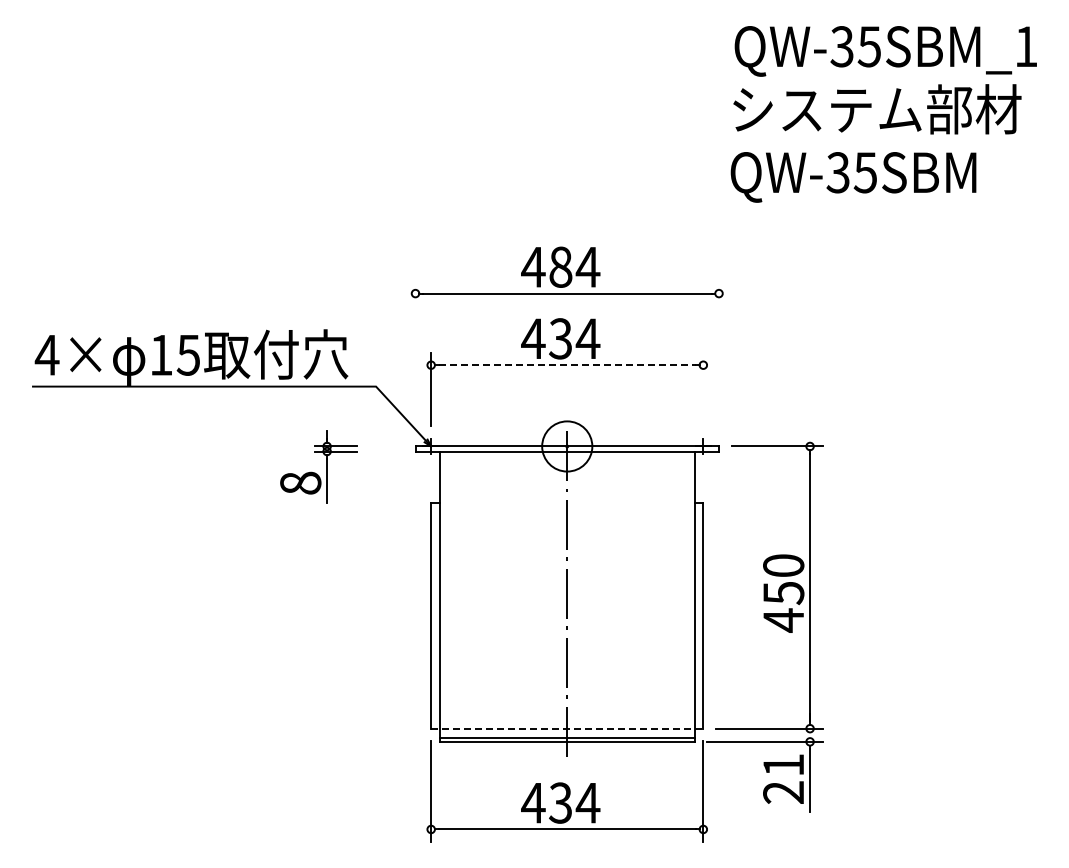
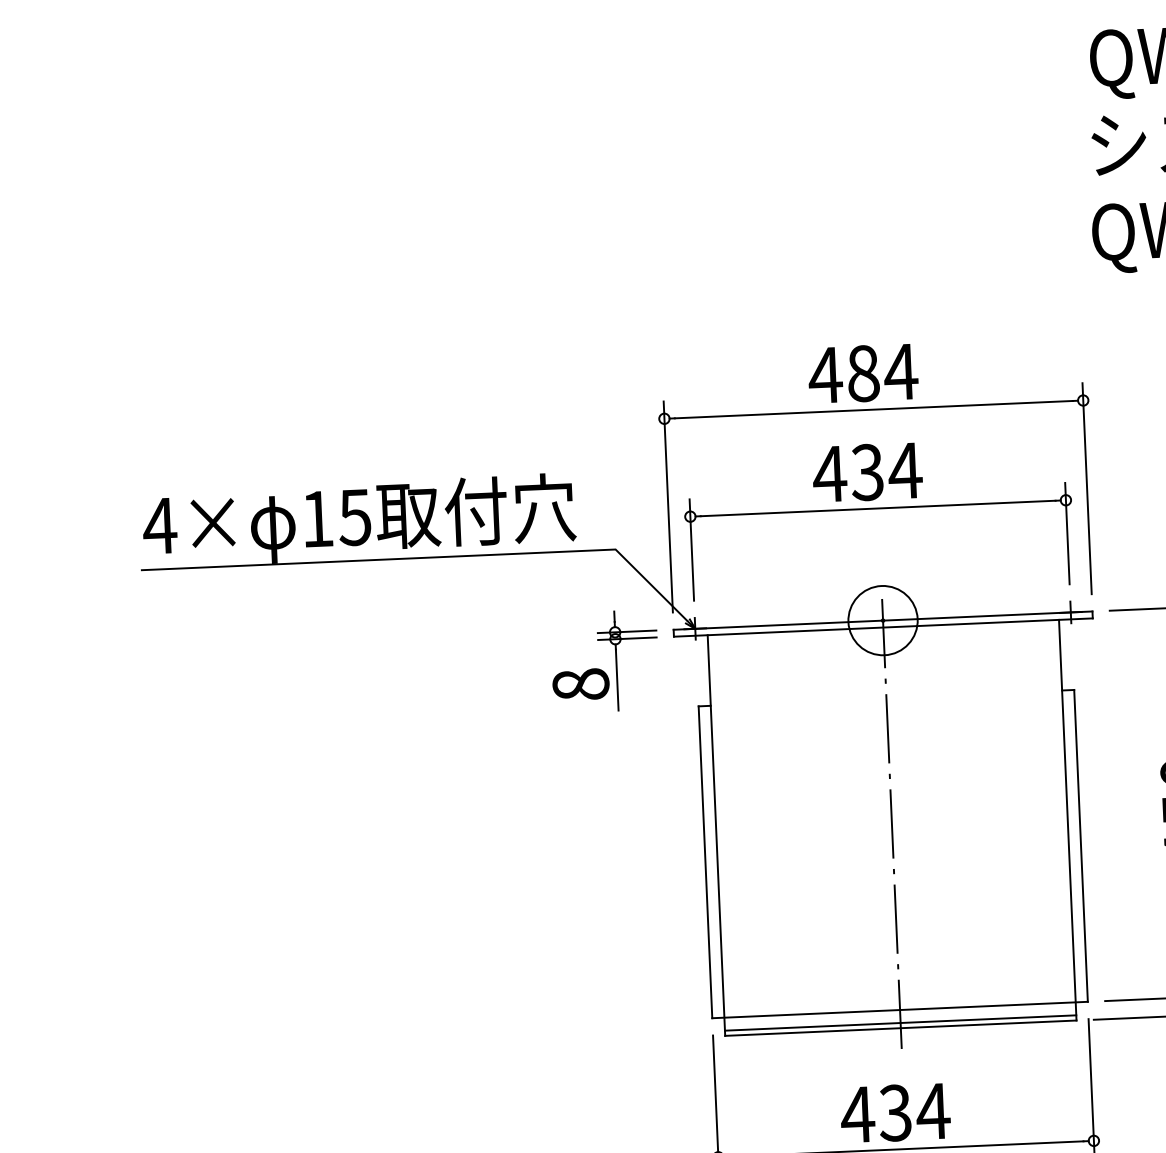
line: (415, 357) -> (668, 506), added
line: (719, 357) -> (1087, 488), added
line: (567, 365) -> (878, 508), dashed -> solid
line: (703, 389) -> (1067, 533), added
part: (315, 472) -> (600, 668), moved
line: (567, 728) -> (900, 1009), dashed -> solid

